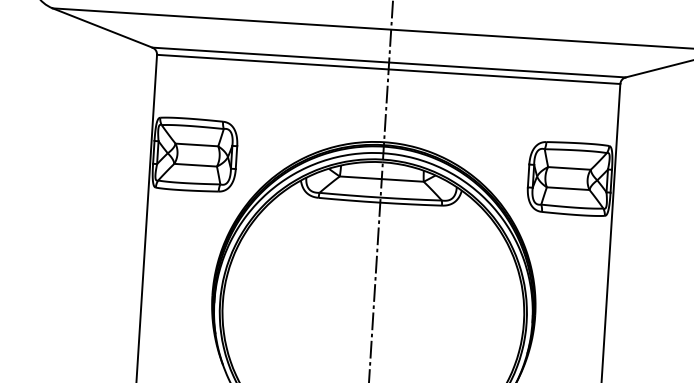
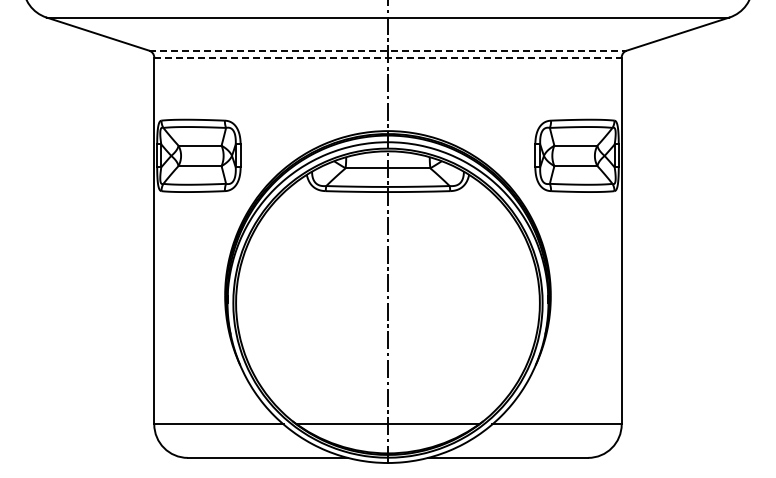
line: (388, 62) -> (387, 50), solid -> dashed
line: (389, 69) -> (388, 57), solid -> dashed

